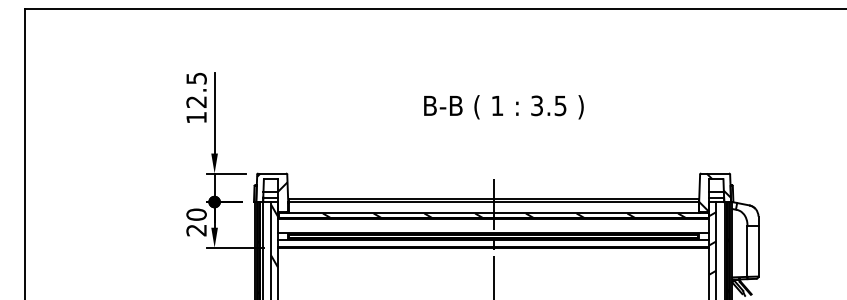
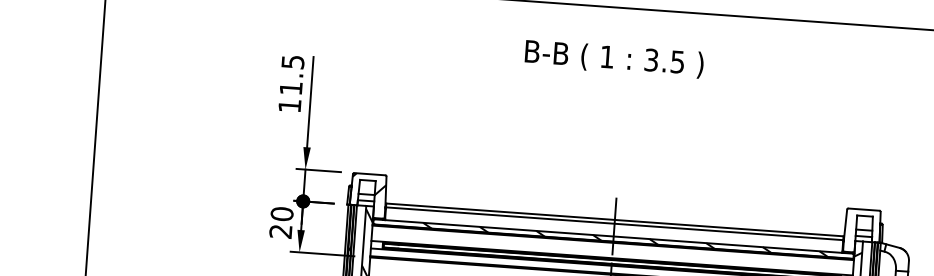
text: (196, 102) -> (290, 88), 12.5 -> 11.5
text: (503, 107) -> (613, 59), moved
hatch: (714, 192) -> (861, 230), removed

